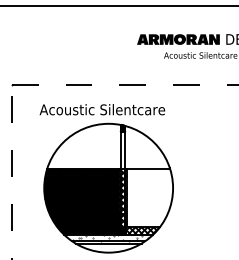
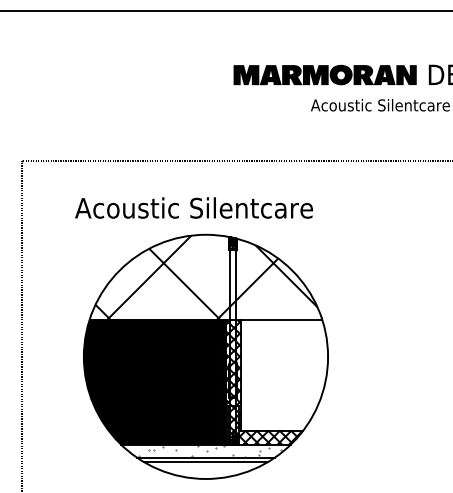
fill: (129, 39) -> (245, 74), added
hatch: (108, 146) -> (205, 277), added

